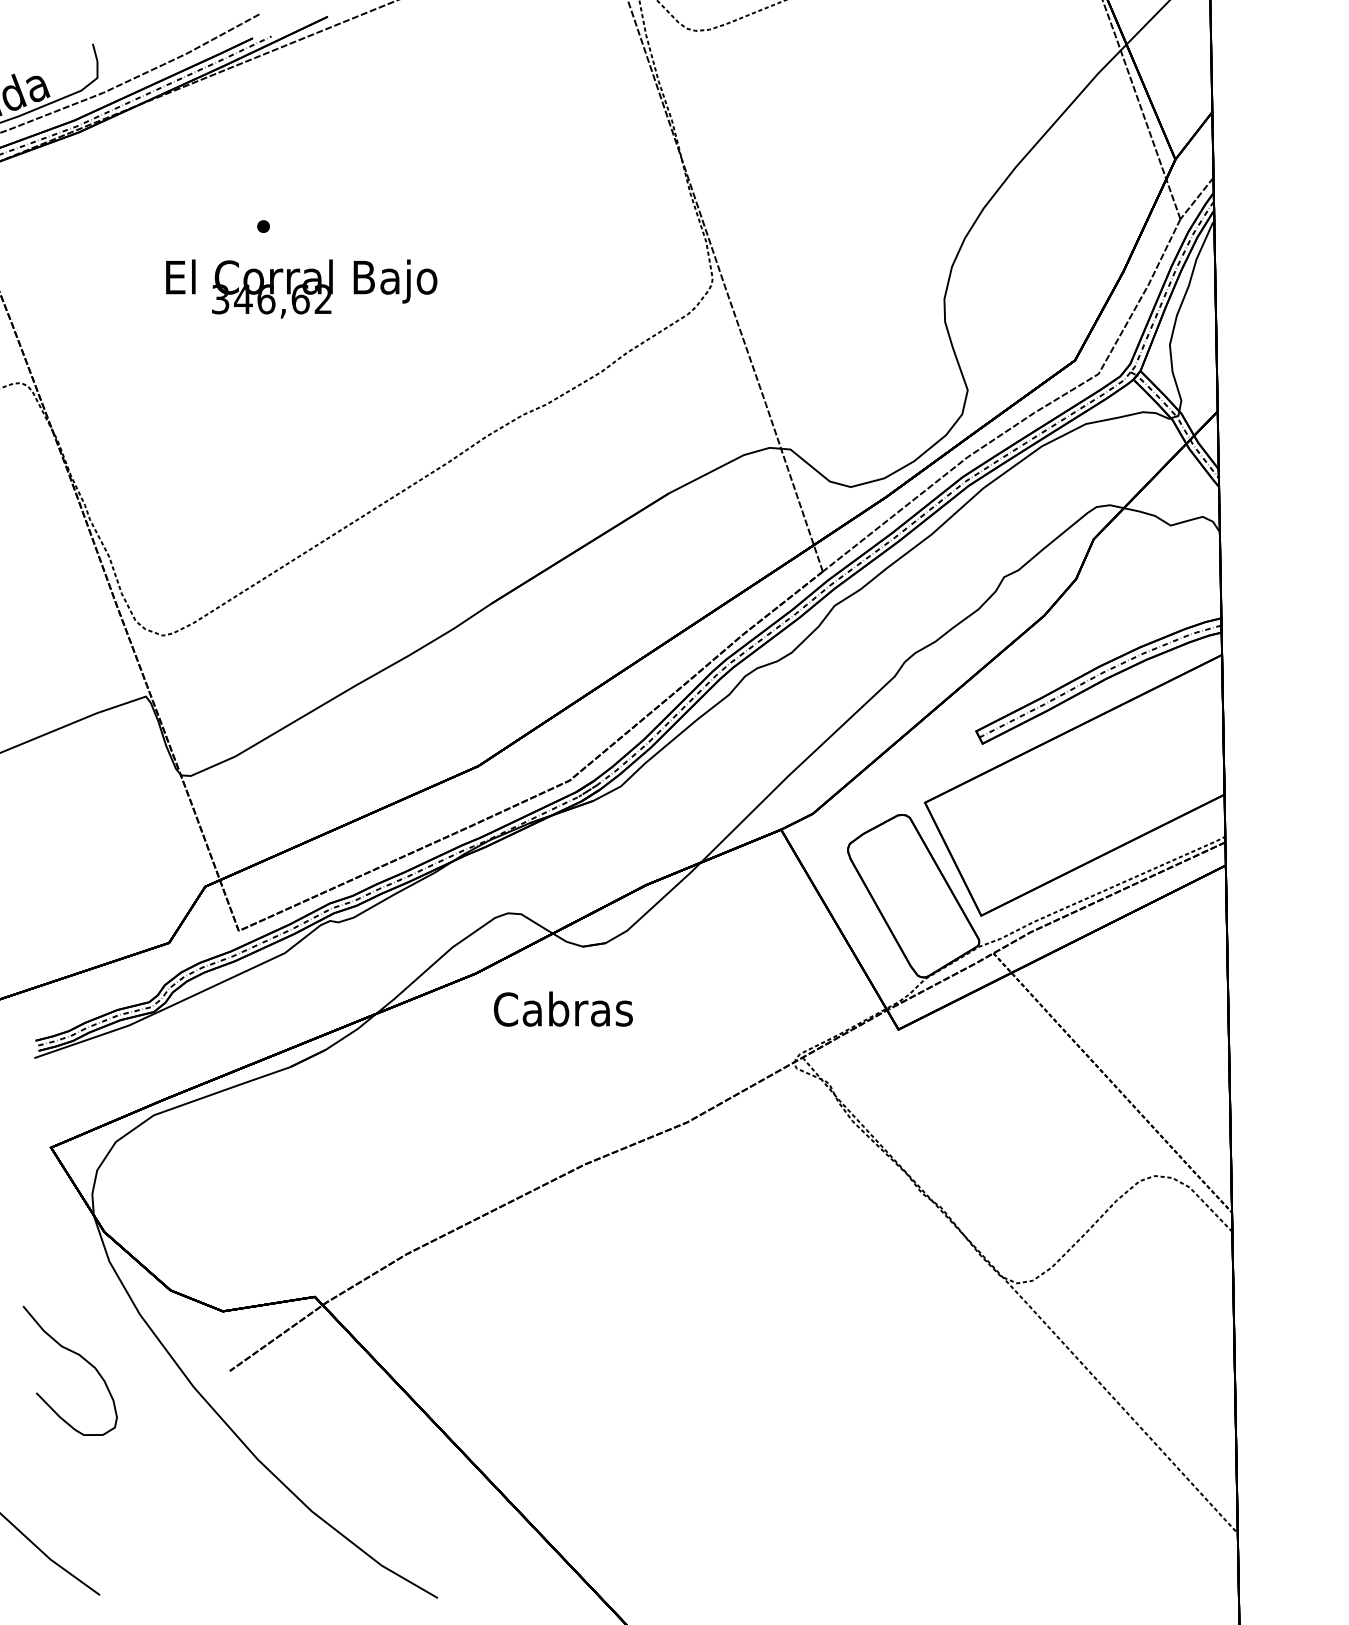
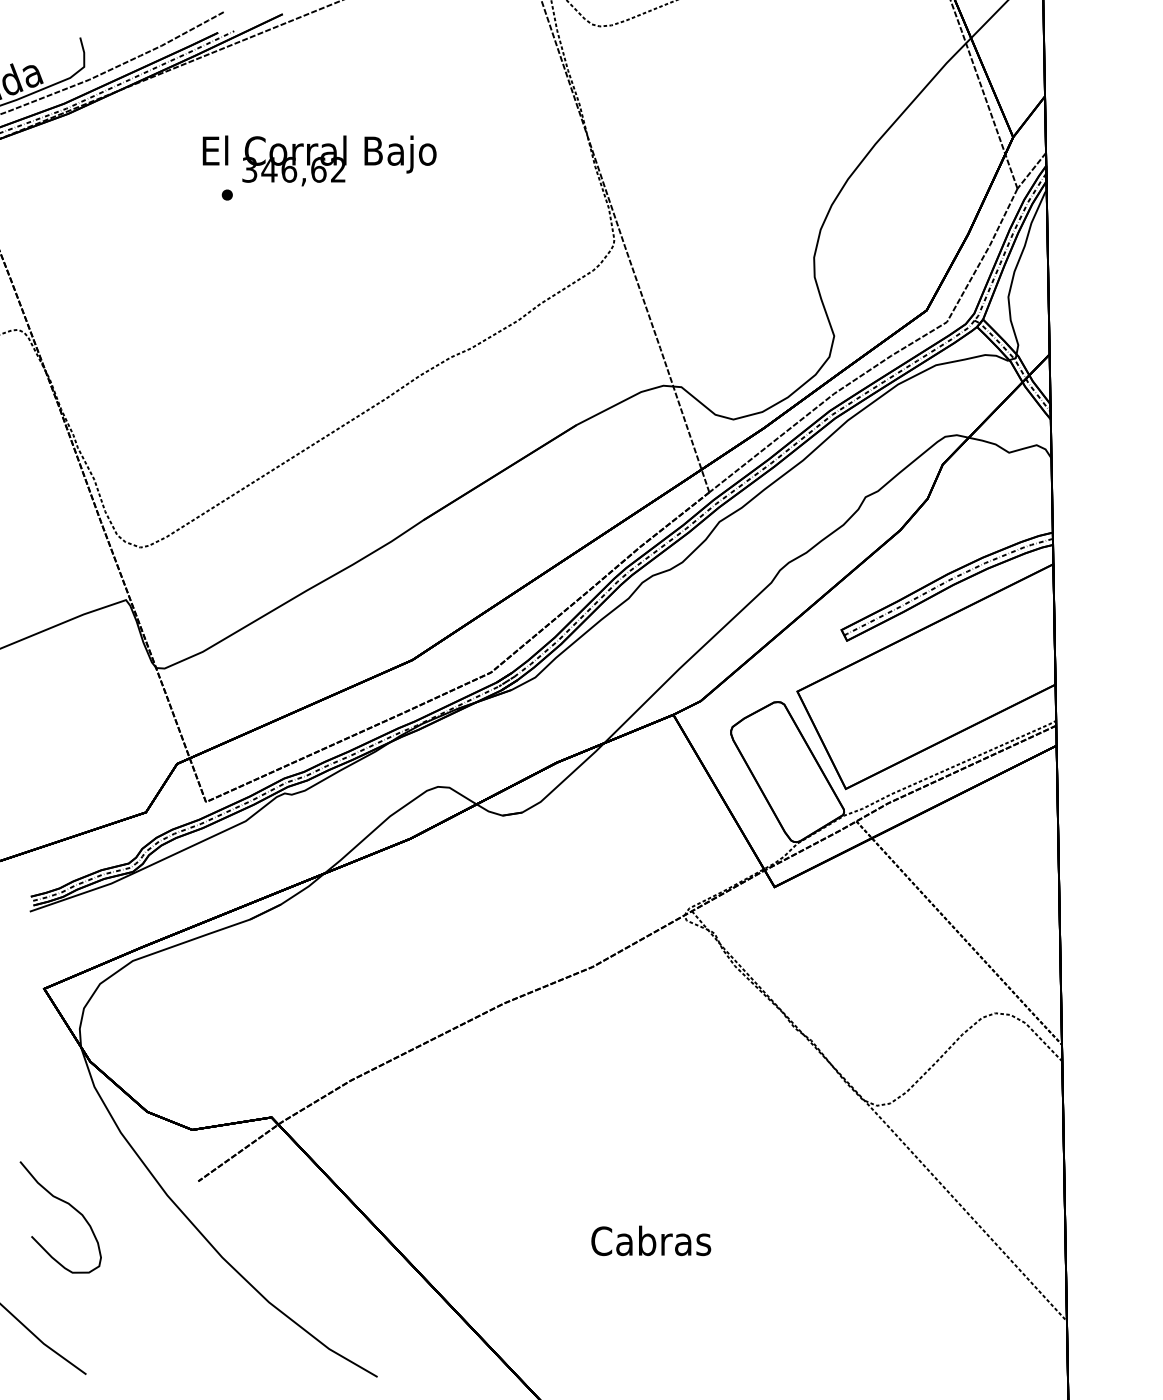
text: (301, 288) -> (319, 160), moved
text: (563, 1008) -> (651, 1240), moved
curve: (80, 1357) -> (69, 1205), moved

